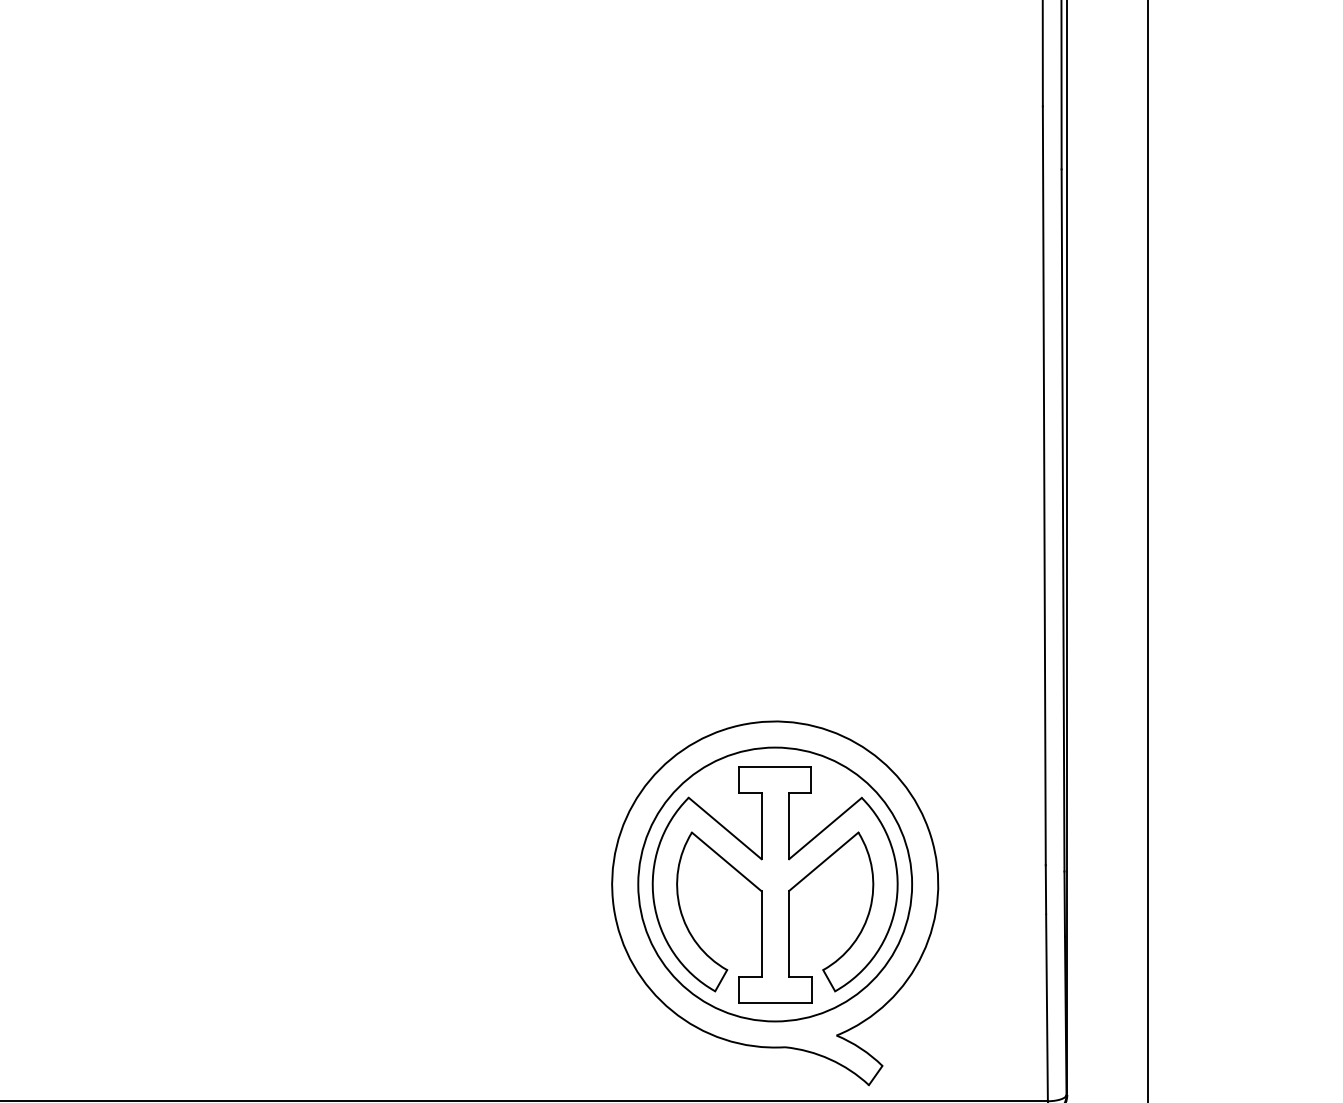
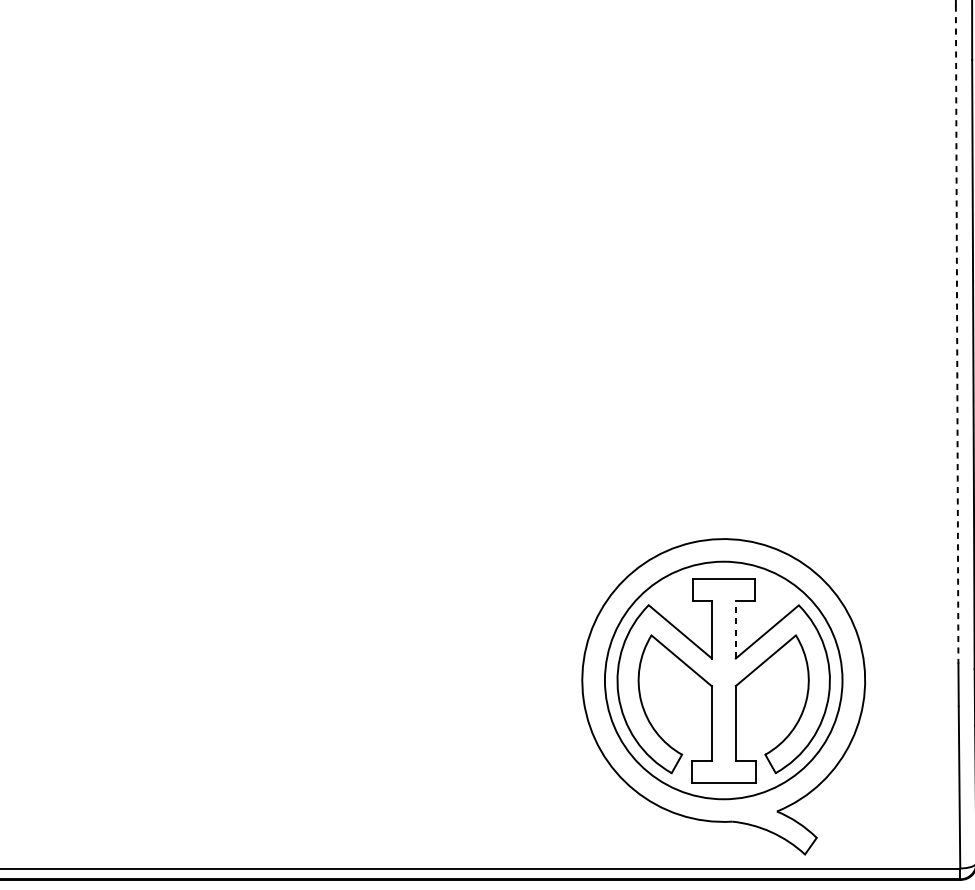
line: (1044, 486) -> (957, 335), solid -> dashed
line: (789, 825) -> (736, 629), solid -> dashed

